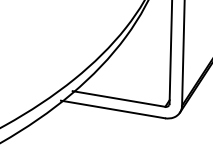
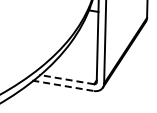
line: (118, 98) -> (66, 79), solid -> dashed
line: (113, 108) -> (63, 85), solid -> dashed

